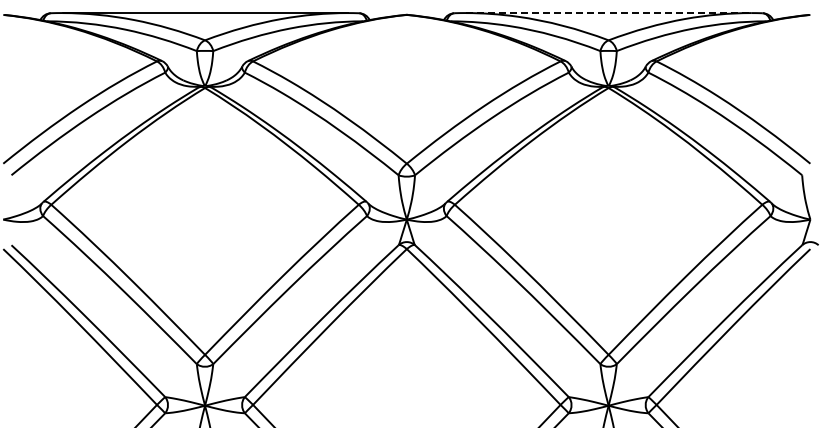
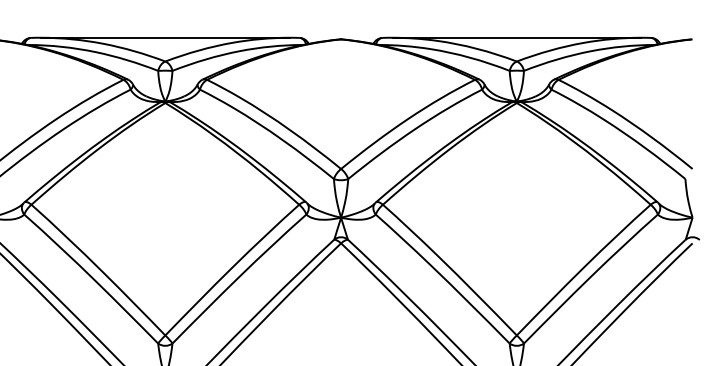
line: (608, 13) -> (516, 38), dashed -> solid

